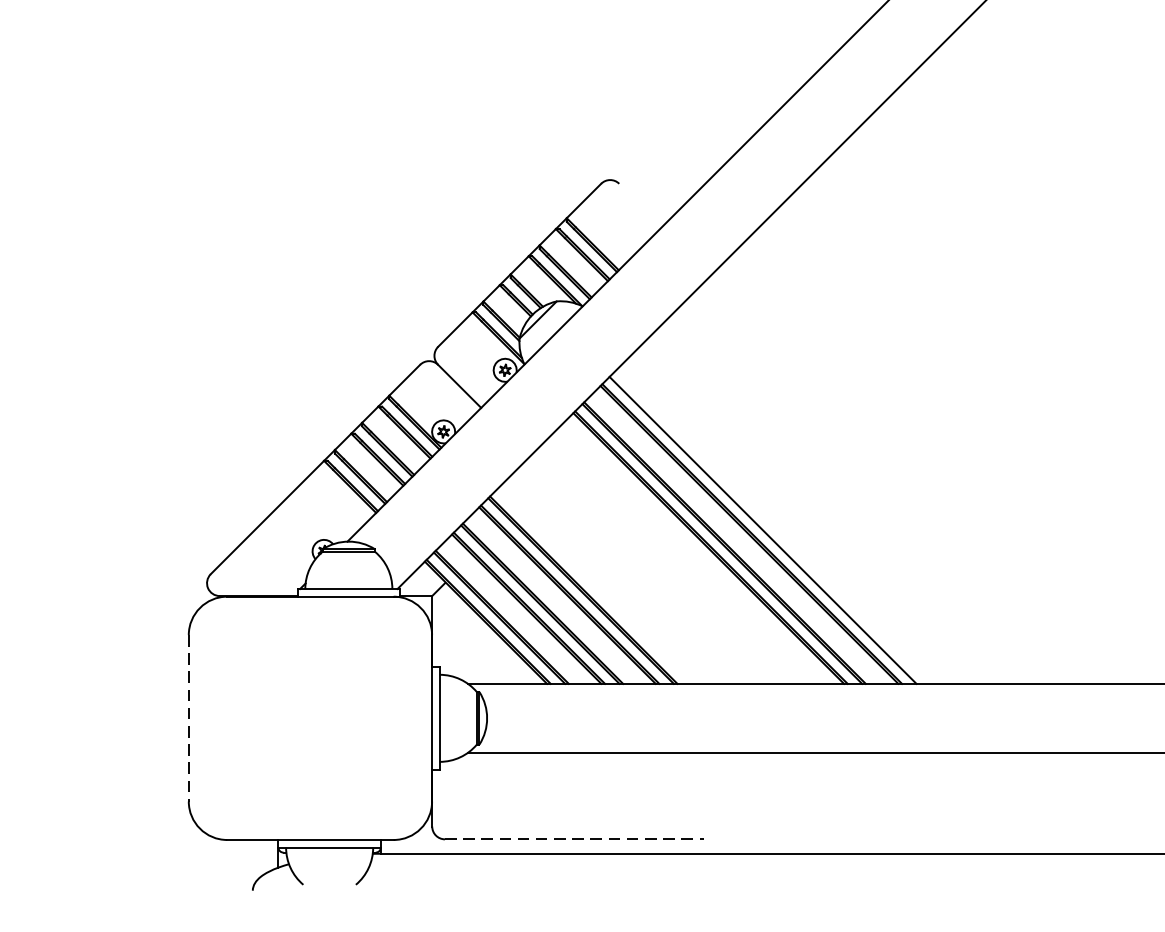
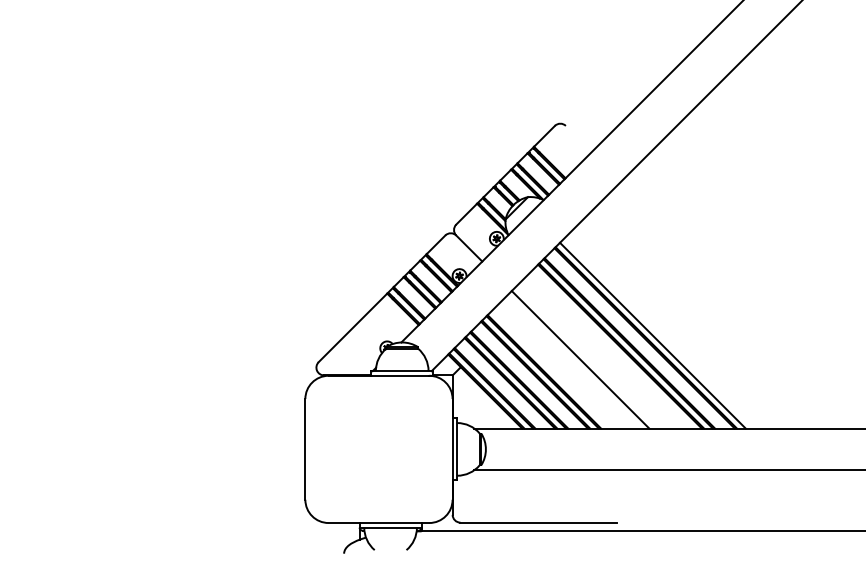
line: (643, 569) -> (580, 359), added
line: (188, 718) -> (305, 449), dashed -> solid
line: (575, 839) -> (539, 522), dashed -> solid

